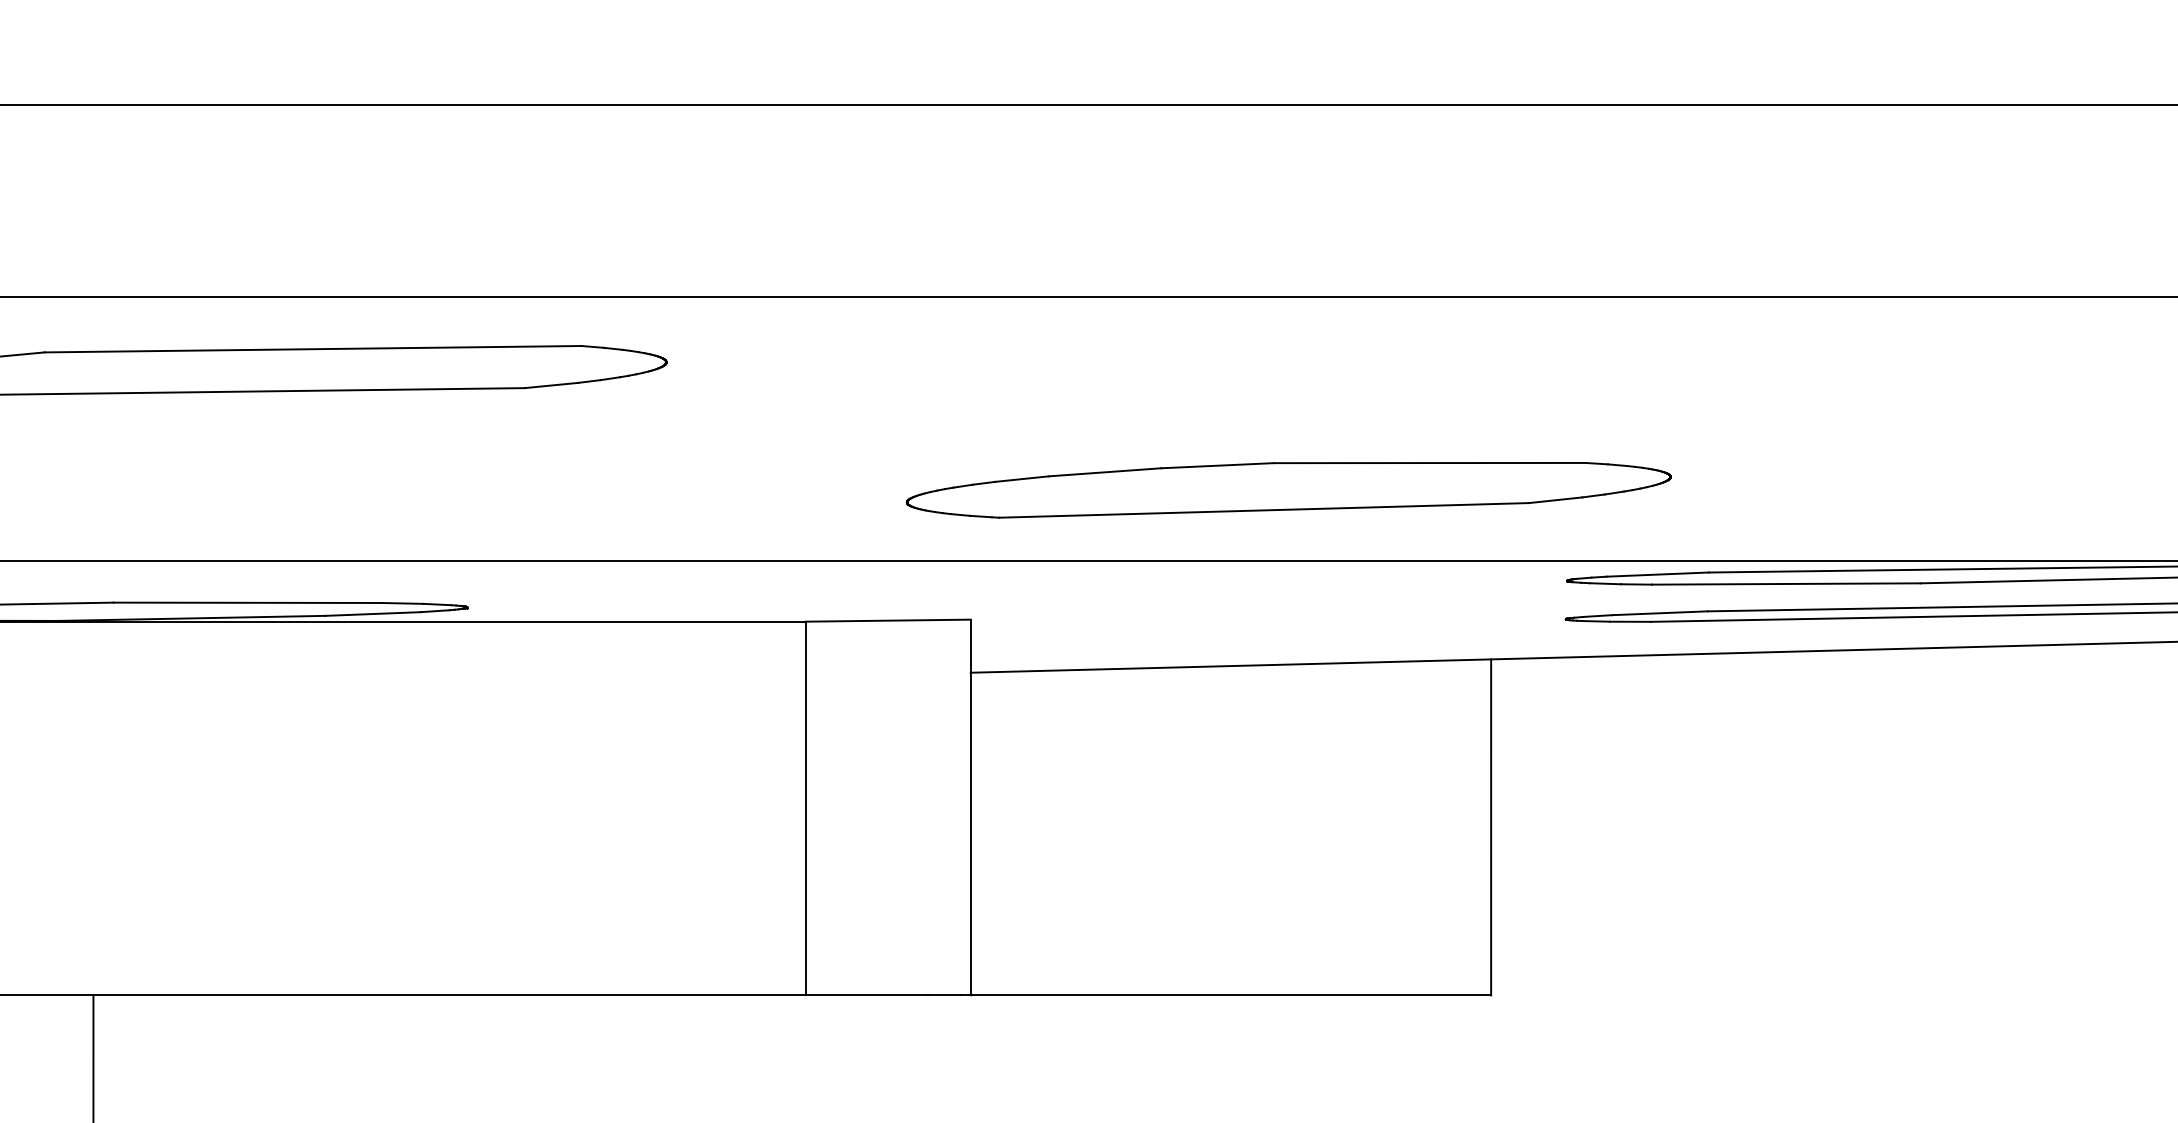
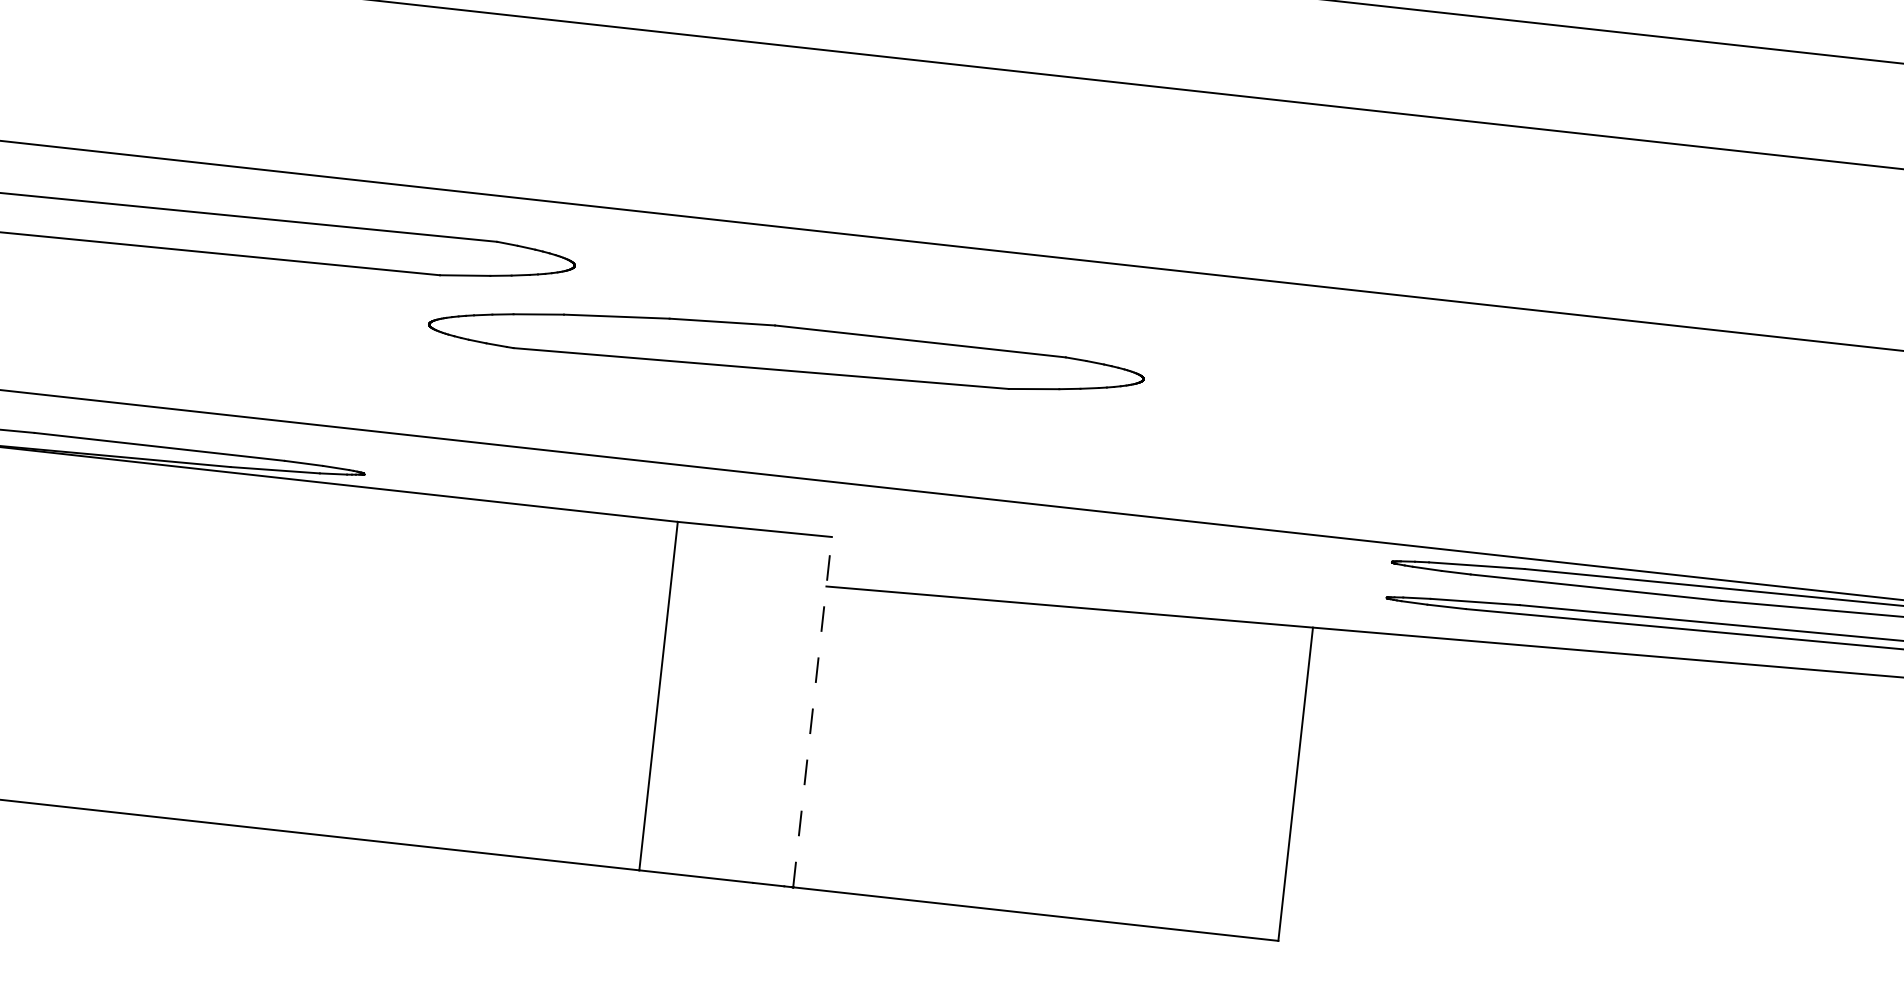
part: (1288, 490) -> (786, 352), moved
line: (970, 807) -> (812, 712), solid -> dashed

